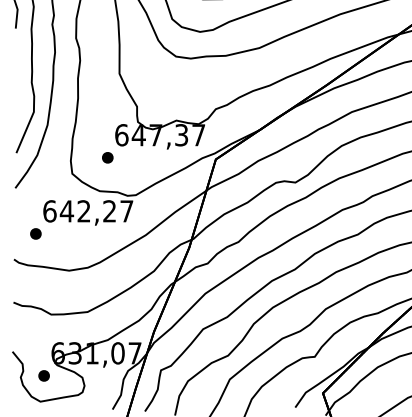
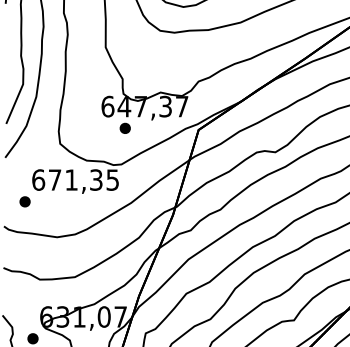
part: (107, 157) -> (124, 128), moved
text: (96, 211) -> (83, 180), 642,27 -> 671,35

